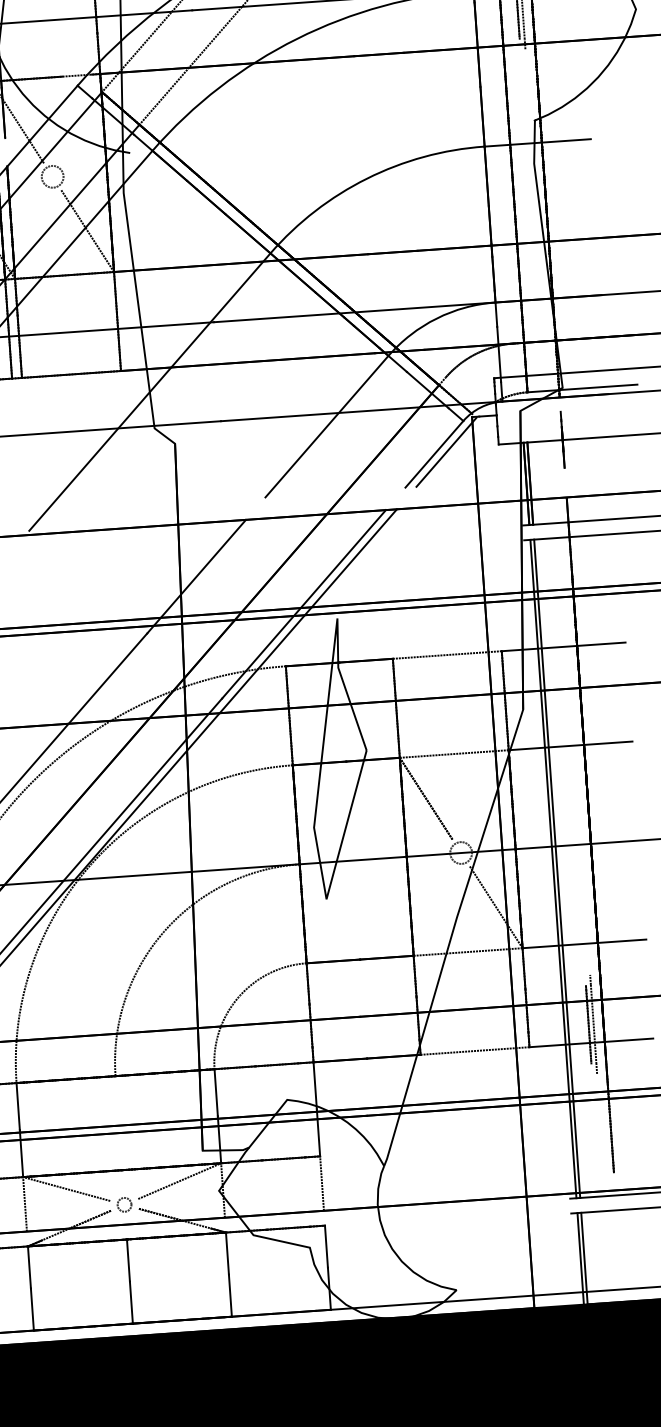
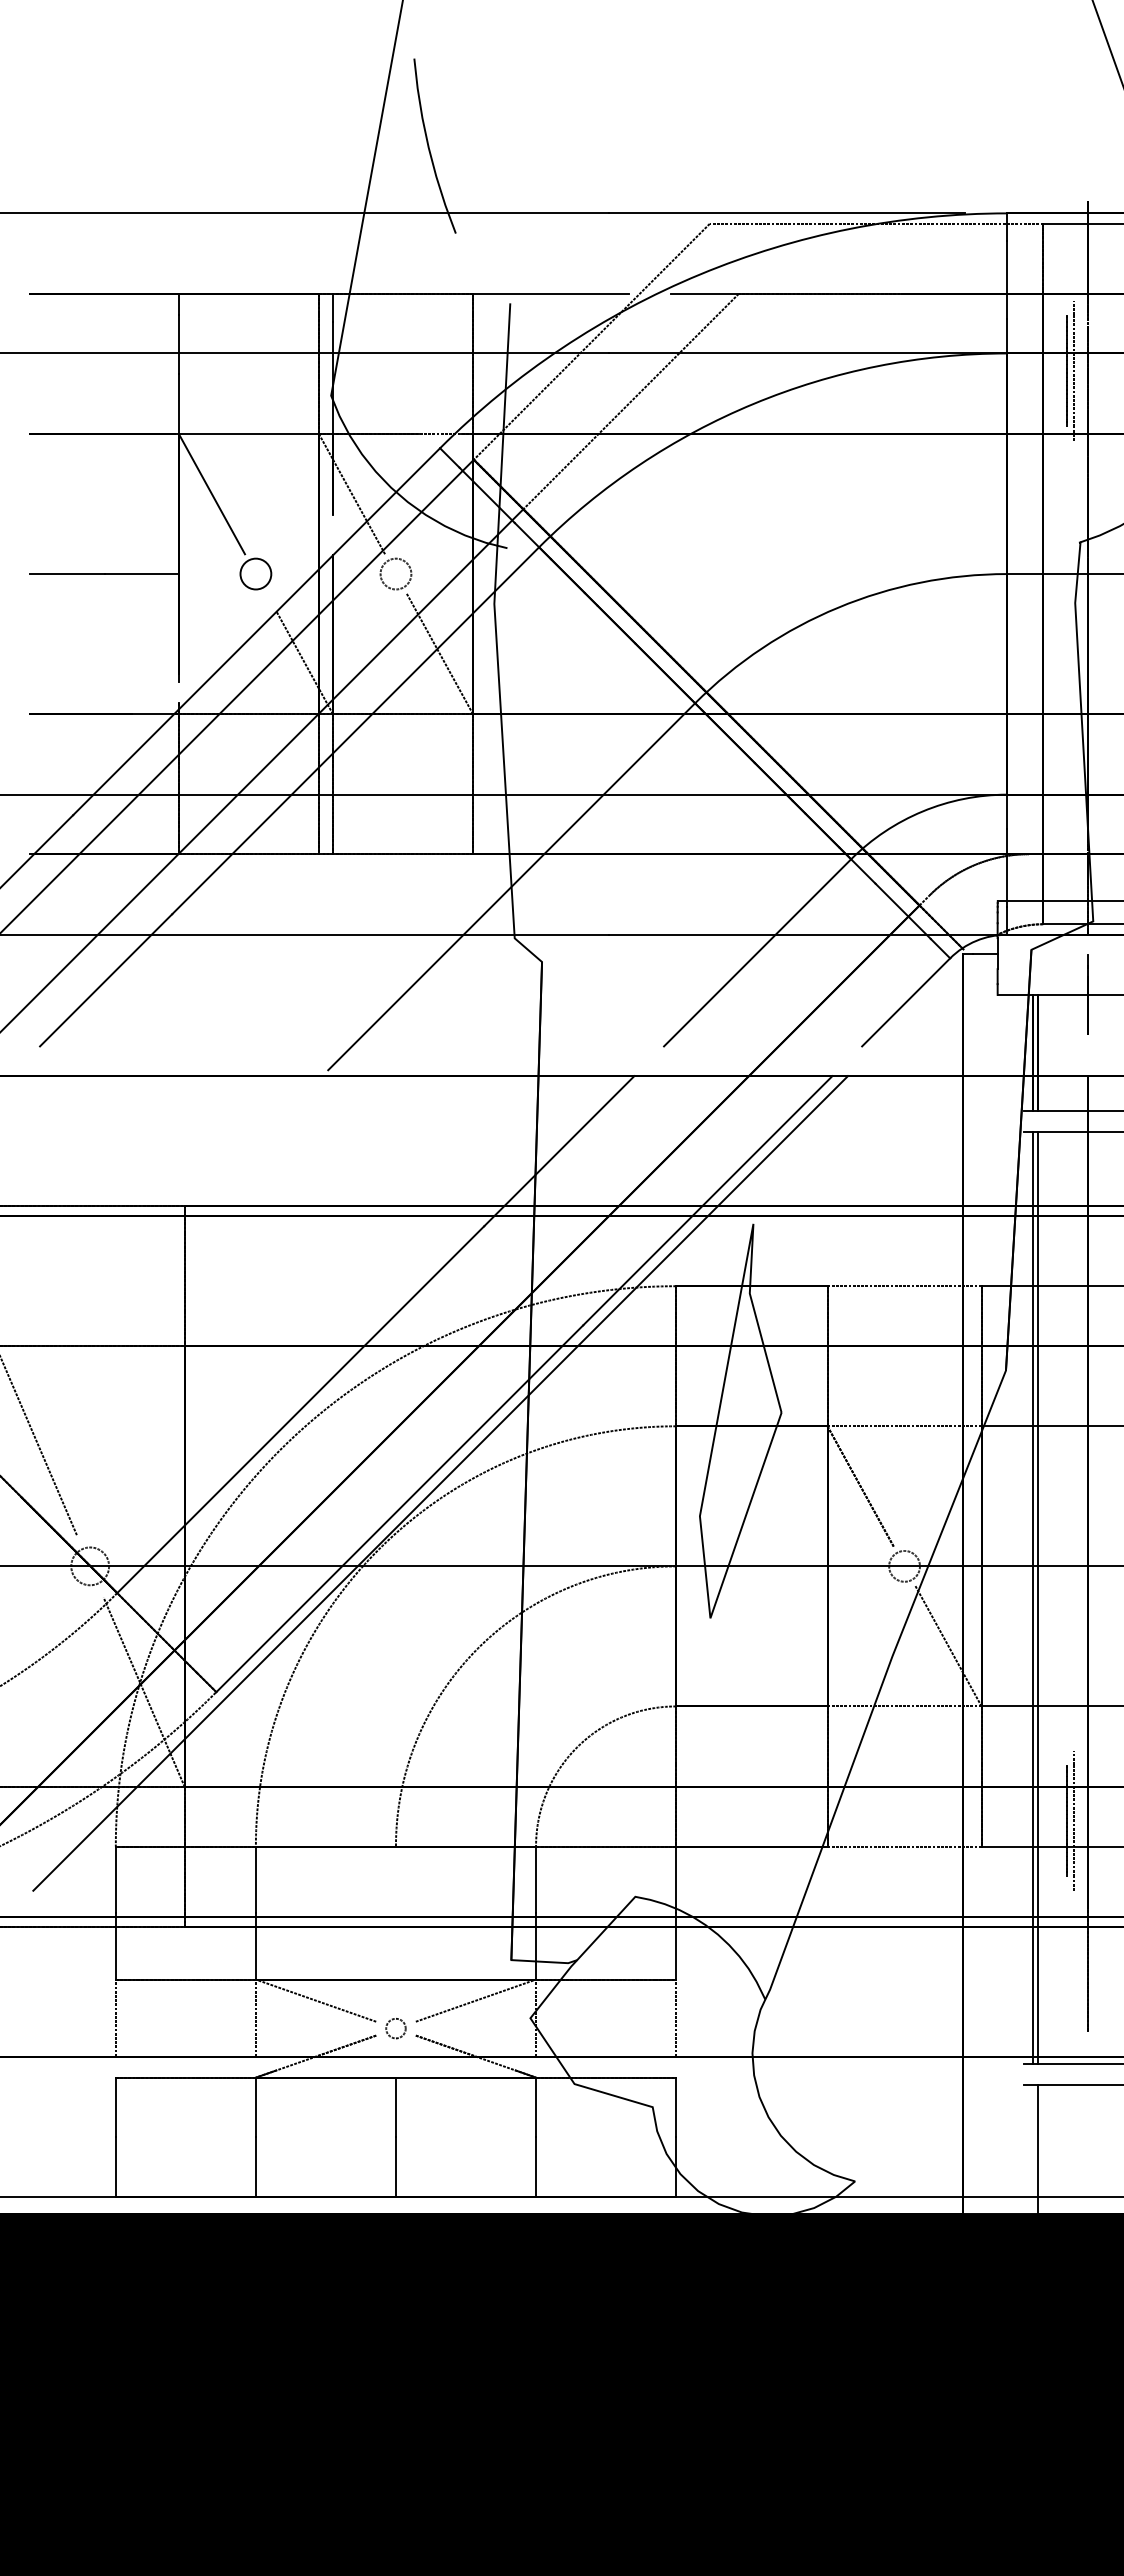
line: (446, 452) -> (923, 1000), removed
line: (580, 1258) -> (1032, 2149), removed

